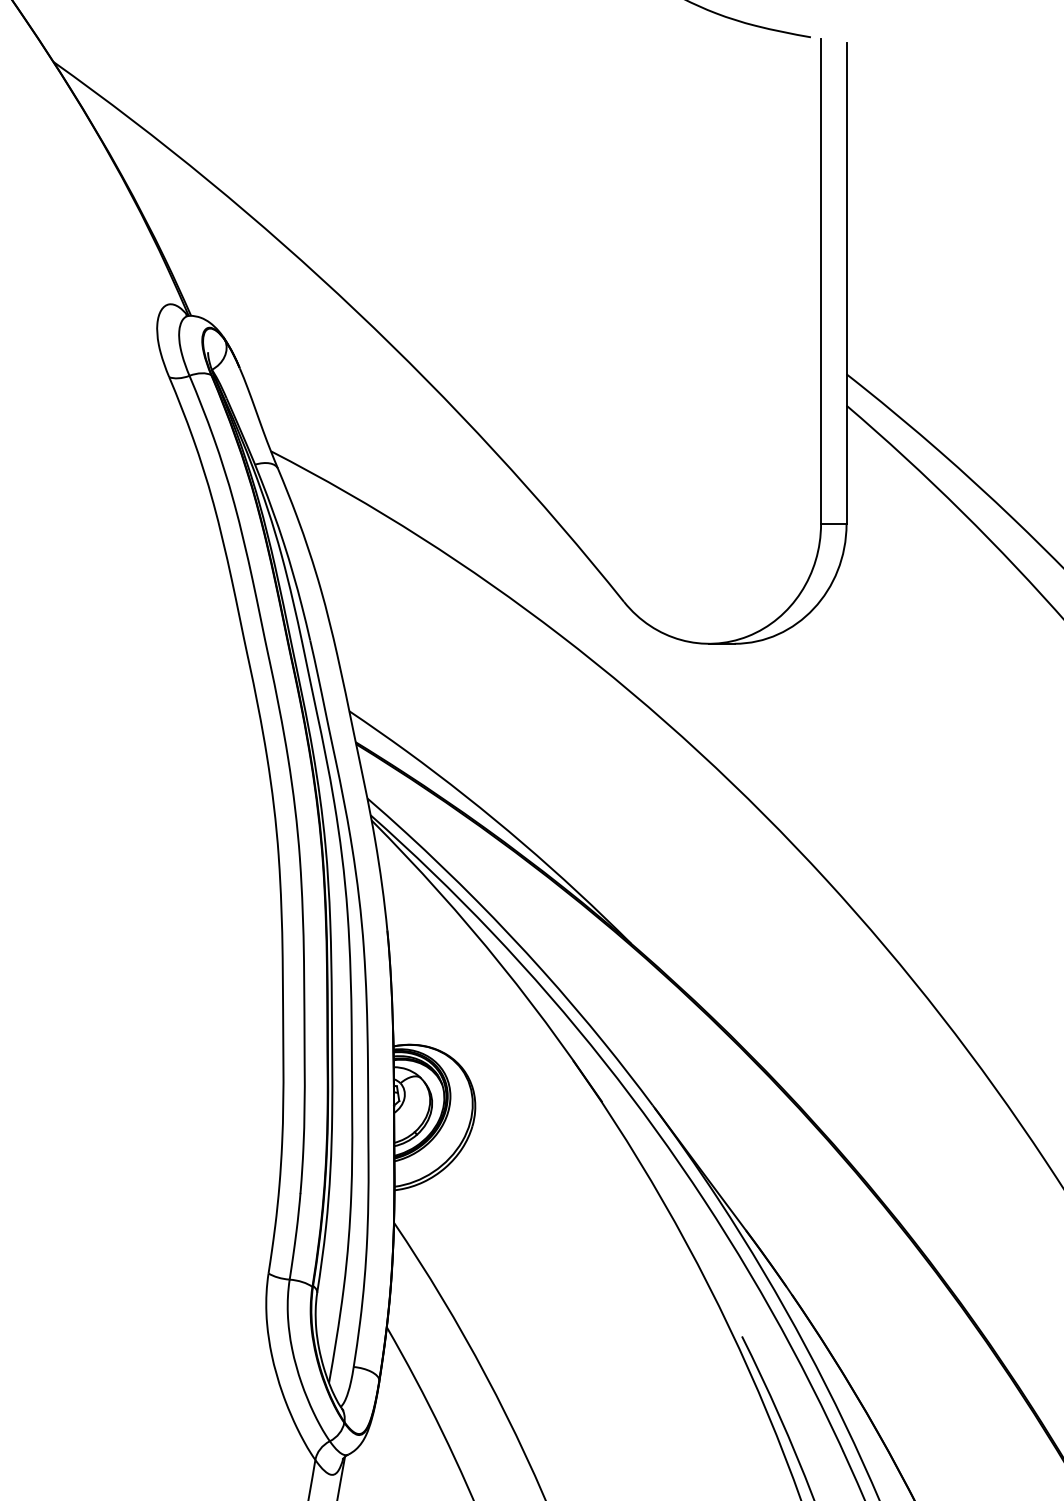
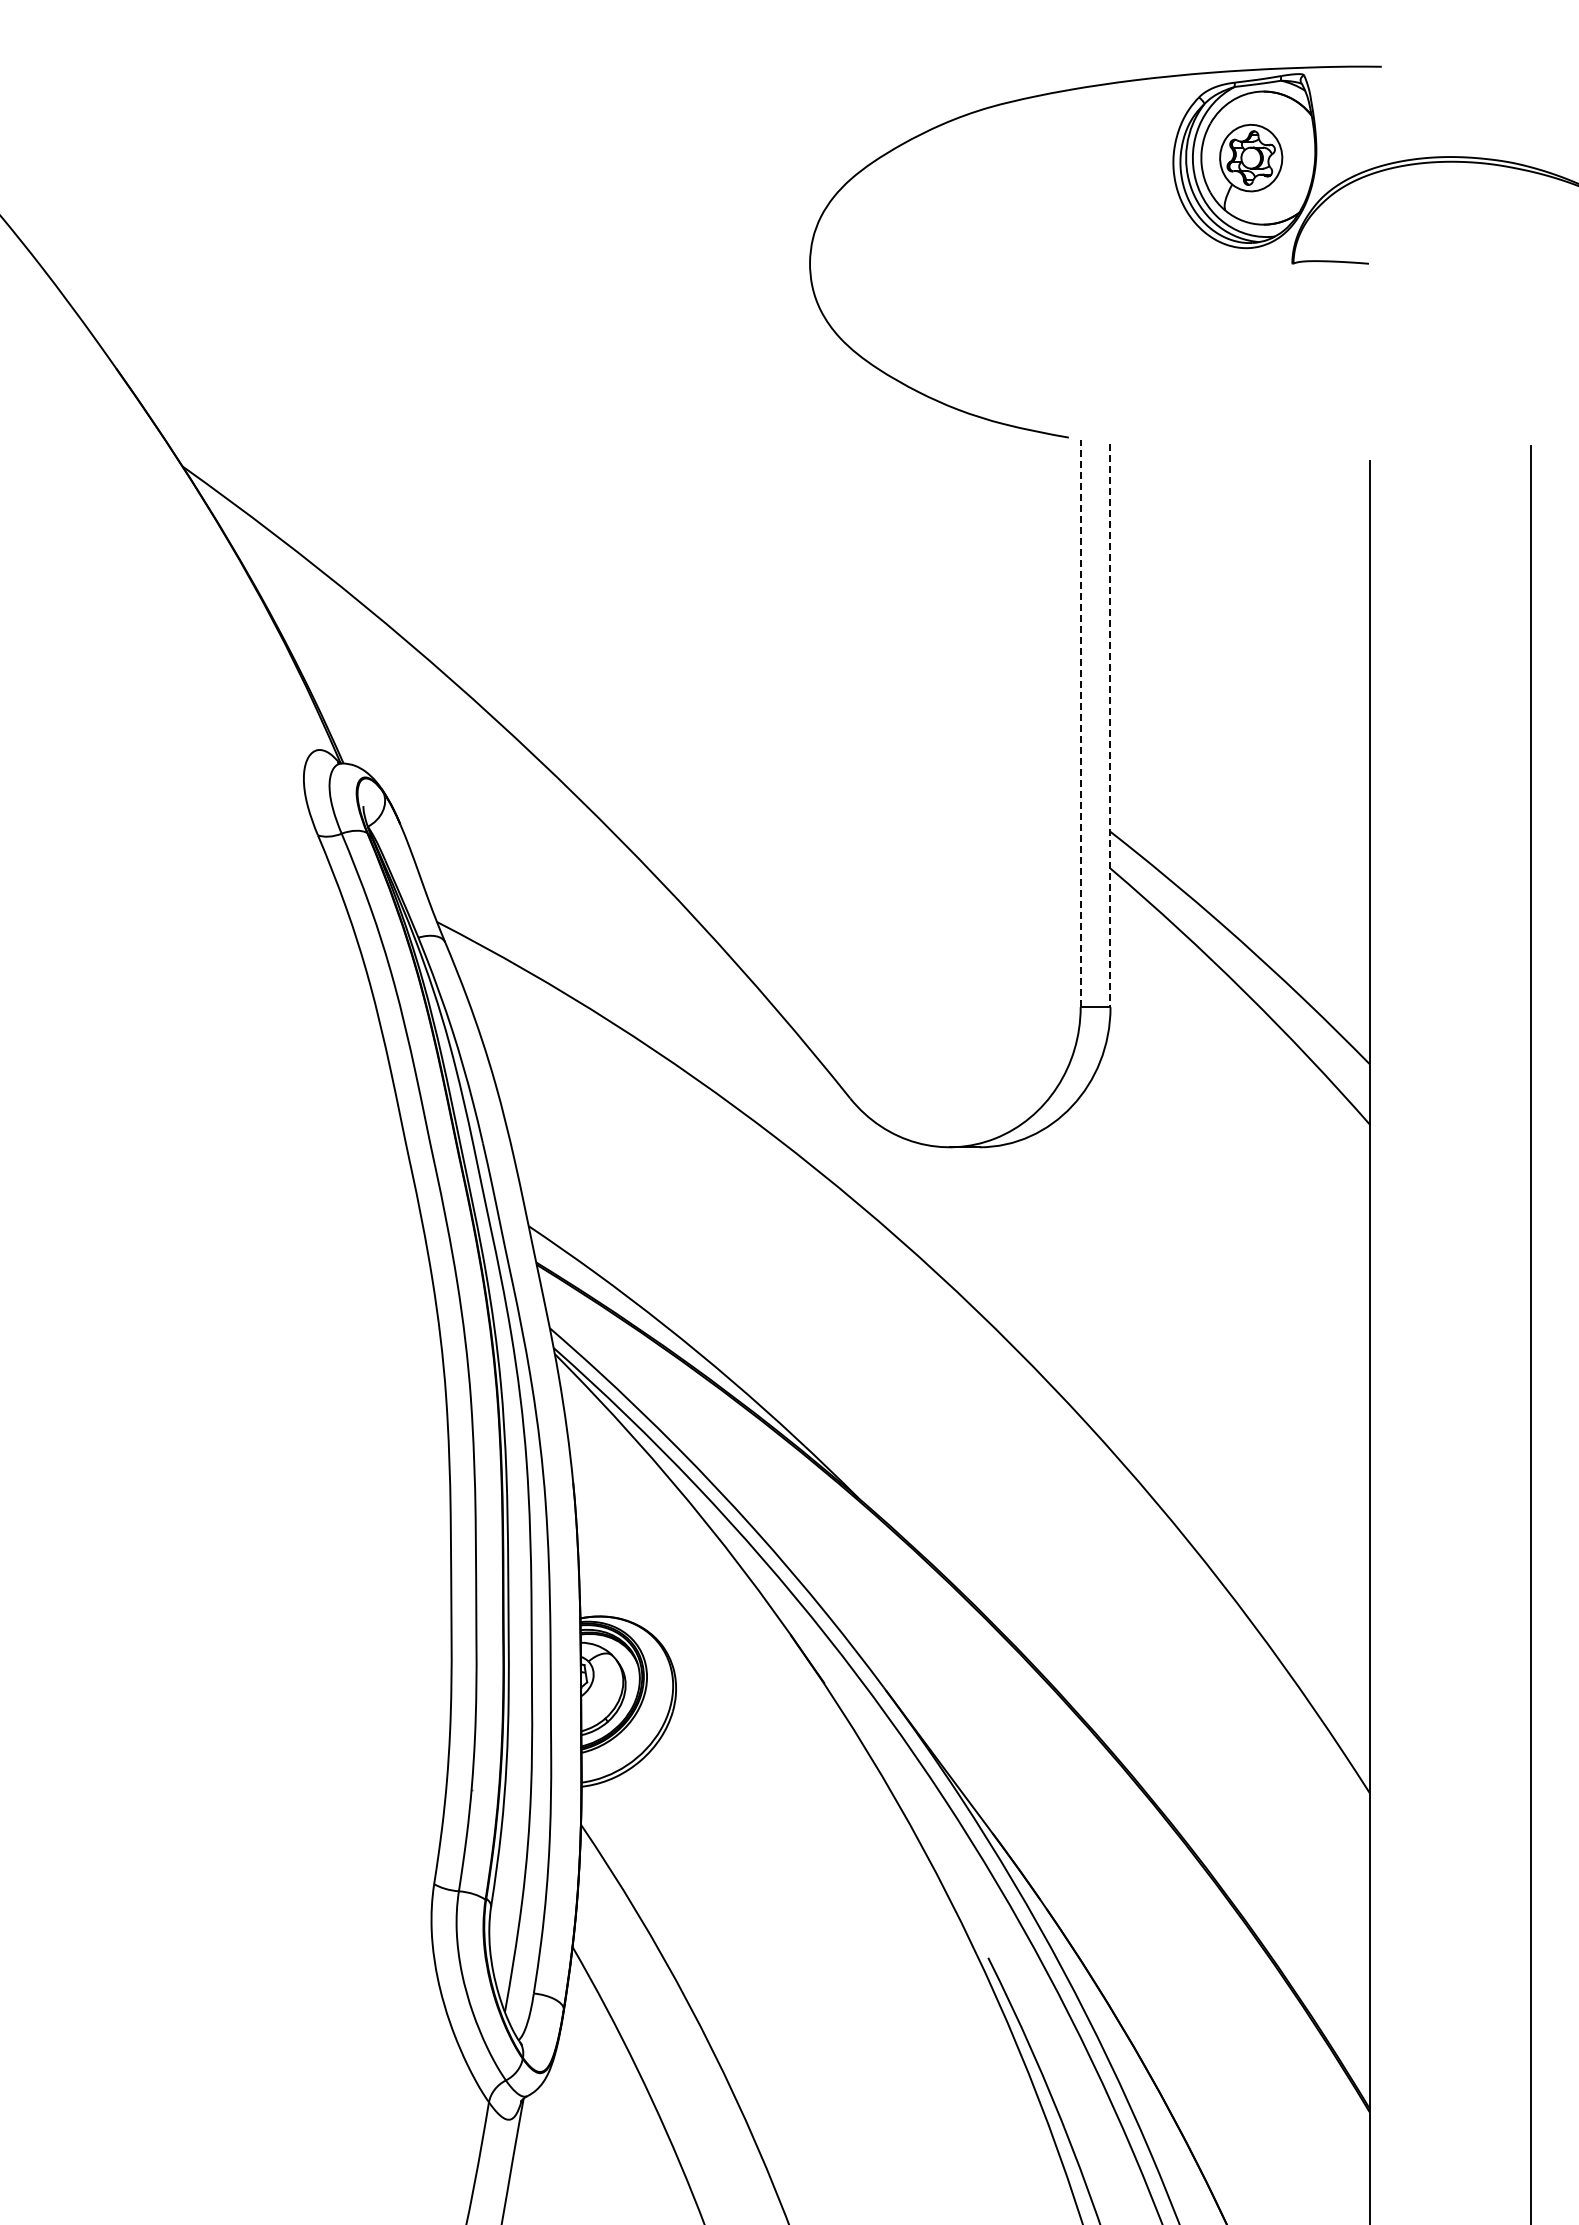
line: (820, 281) -> (1080, 723), solid -> dashed
line: (846, 284) -> (1110, 726), solid -> dashed

